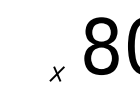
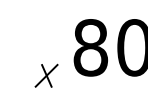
part: (57, 73) -> (46, 75), size x1.67

